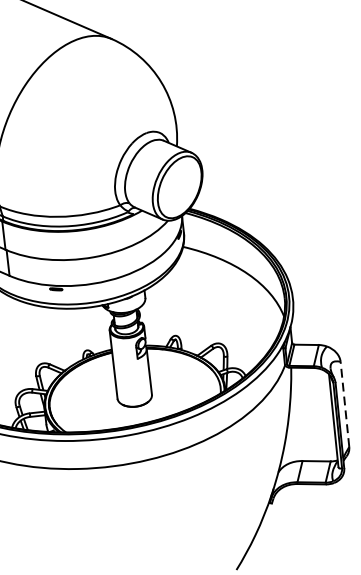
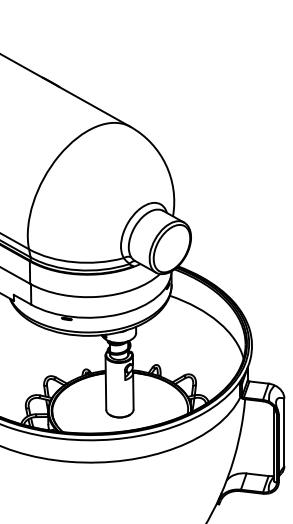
line: (345, 404) -> (284, 432), dashed -> solid

